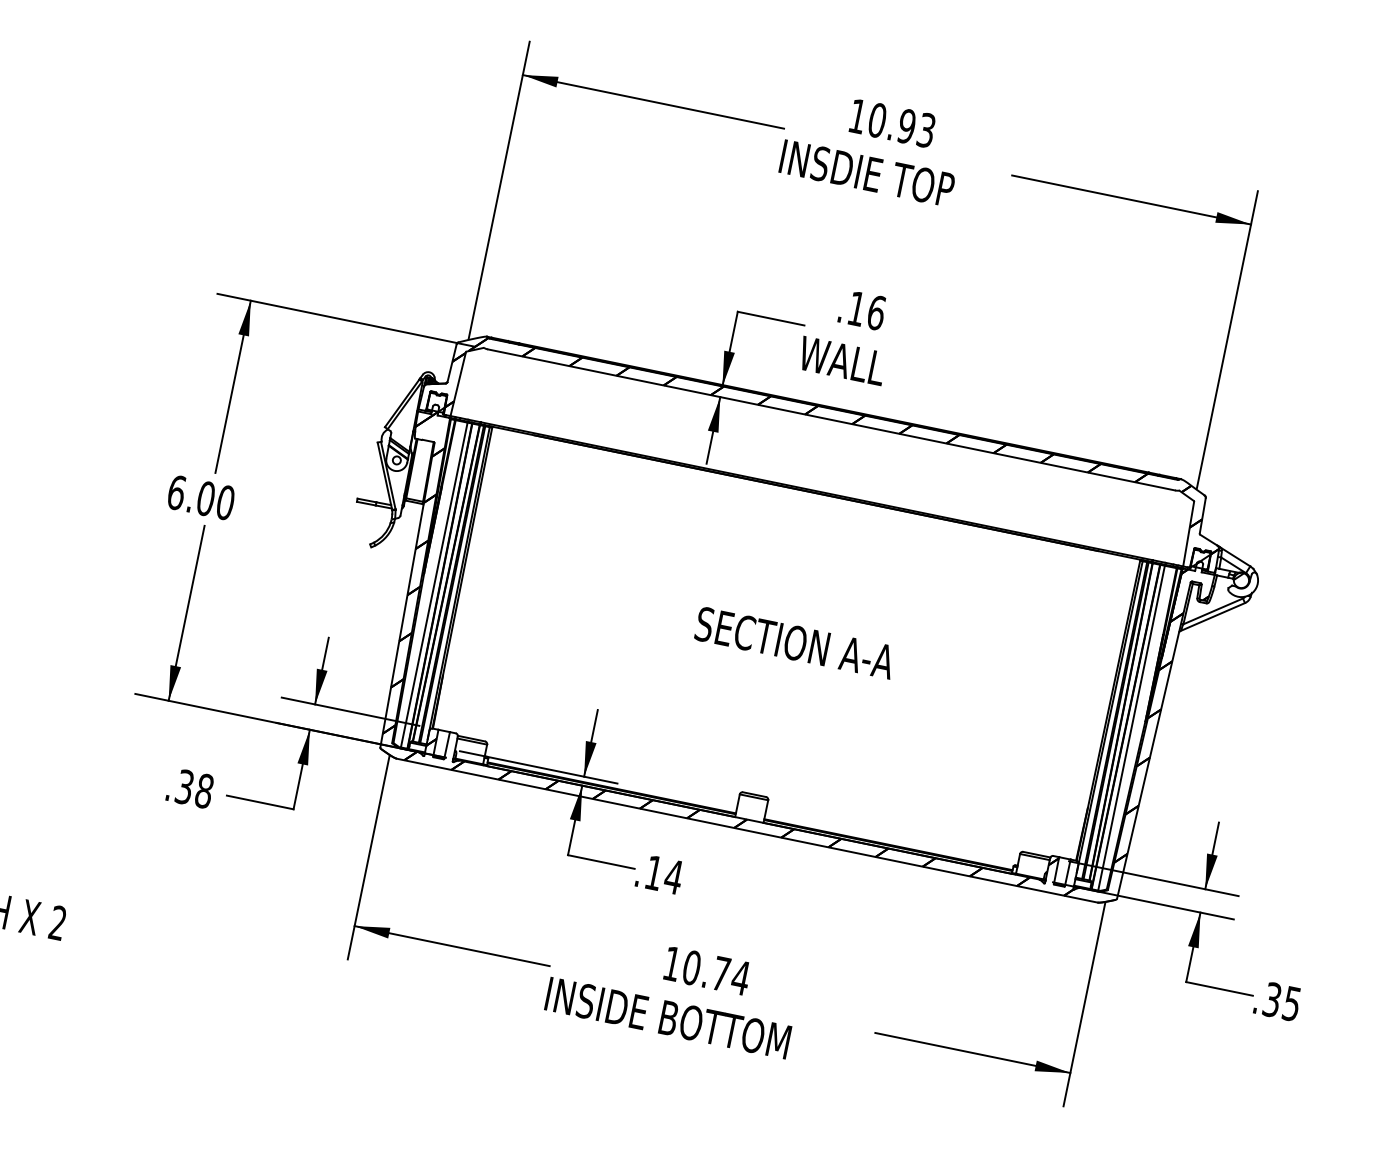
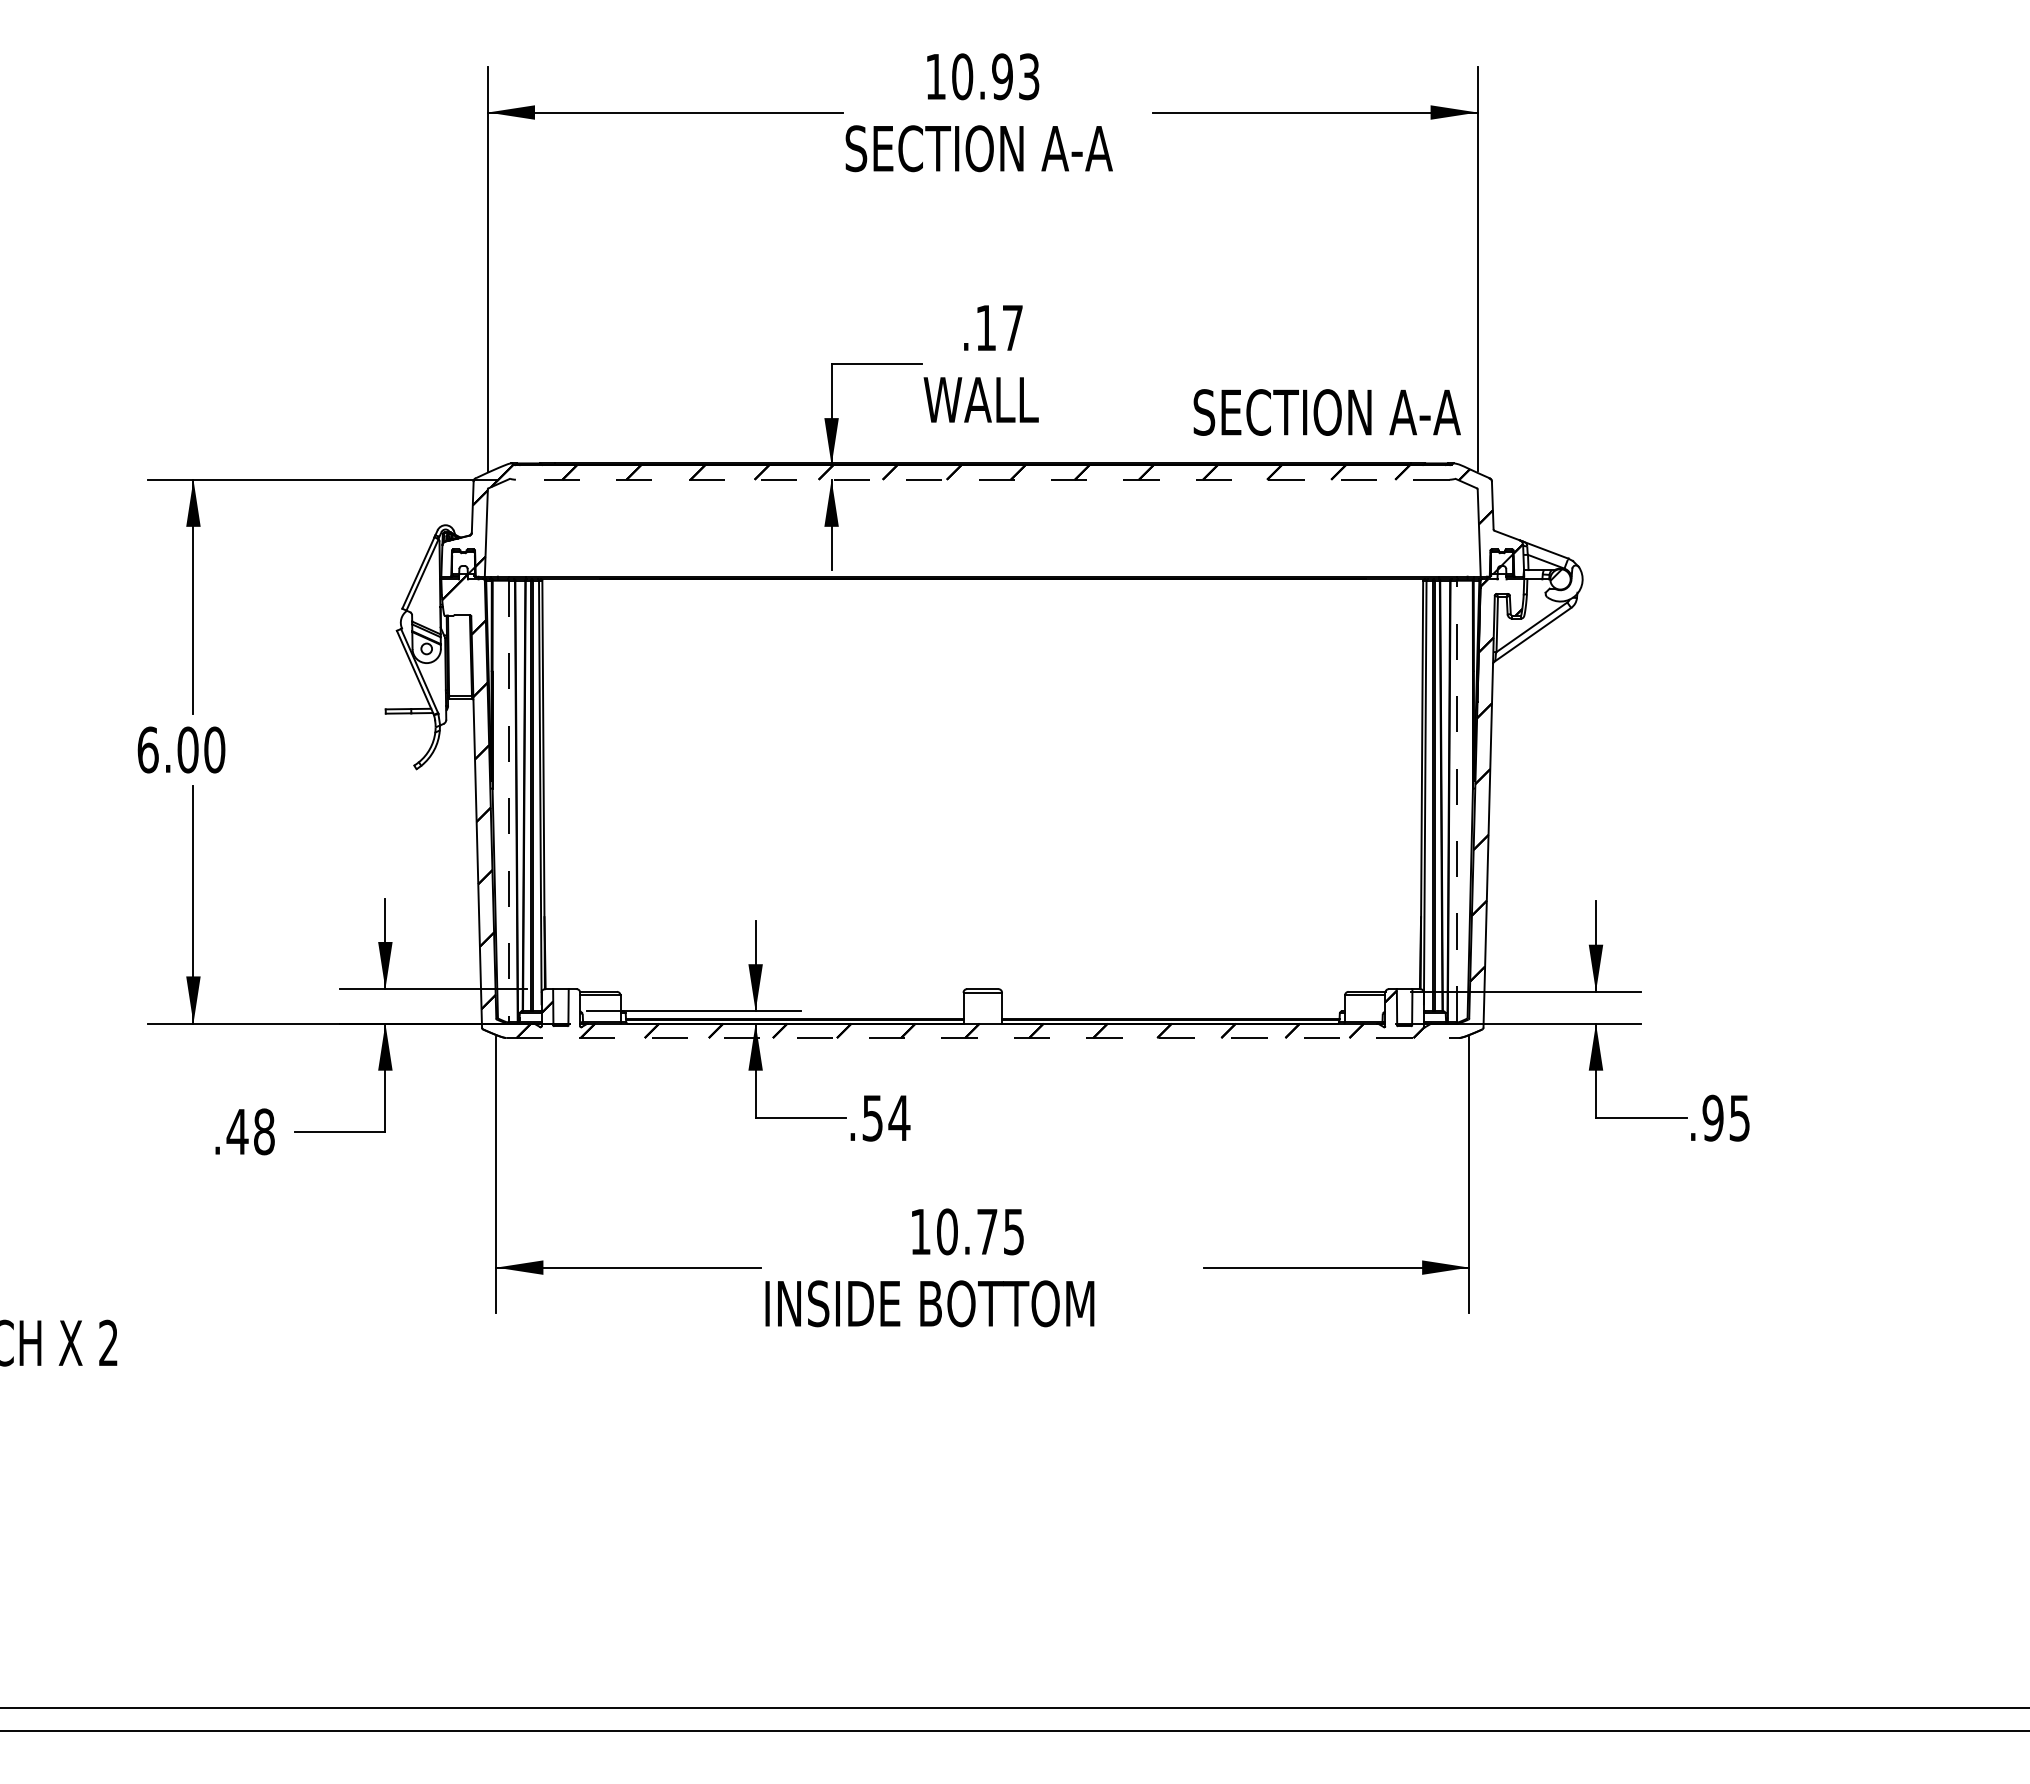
text: (878, 175) -> (978, 148), INSDIE TOP -> SECTION A-A
text: (876, 312) -> (1012, 327), .16 -> .17
line: (831, 419) -> (982, 479), solid -> dashed
line: (433, 585) -> (508, 801), solid -> dashed
text: (794, 642) -> (1326, 412), moved
line: (1131, 728) -> (1456, 801), solid -> dashed
text: (184, 786) -> (237, 1131), .38 -> .48
line: (747, 831) -> (983, 1038), solid -> dashed
text: (653, 873) -> (872, 1118), .14 -> .54
text: (740, 978) -> (1013, 1232), 10.74 -> 10.75
text: (1272, 999) -> (1712, 1117), .35 -> .95

